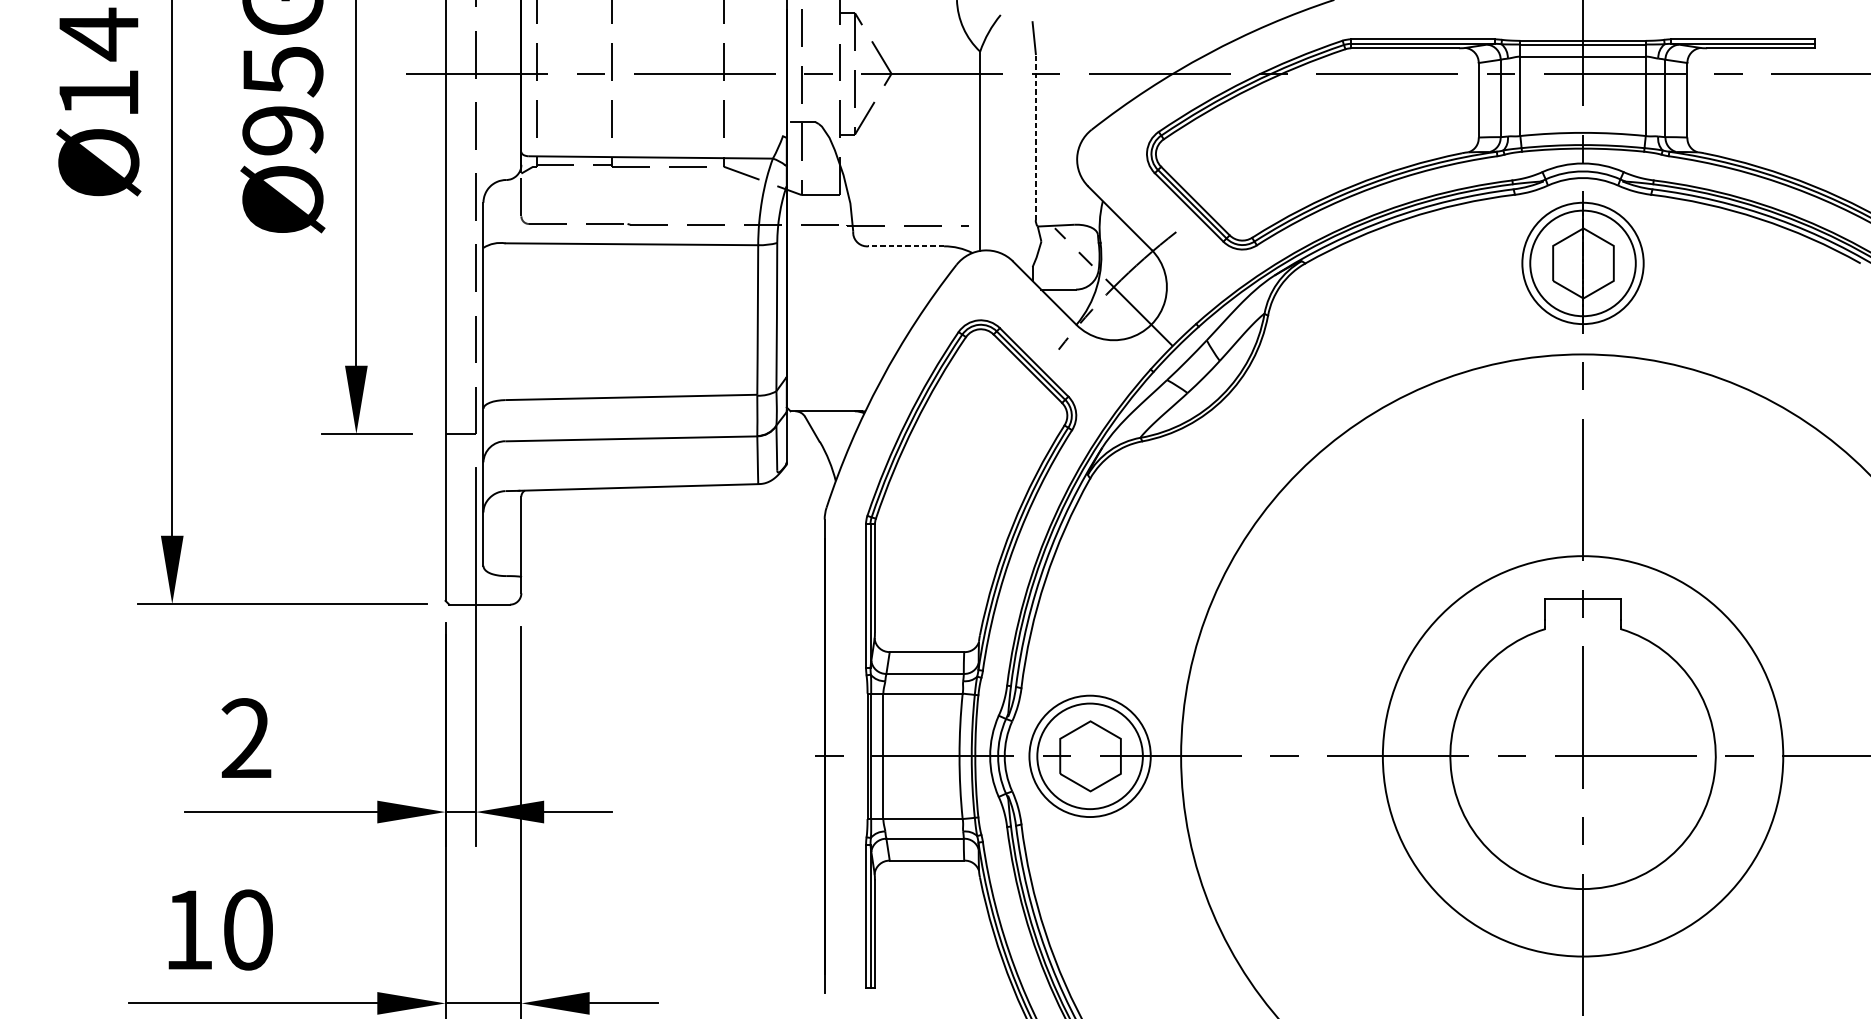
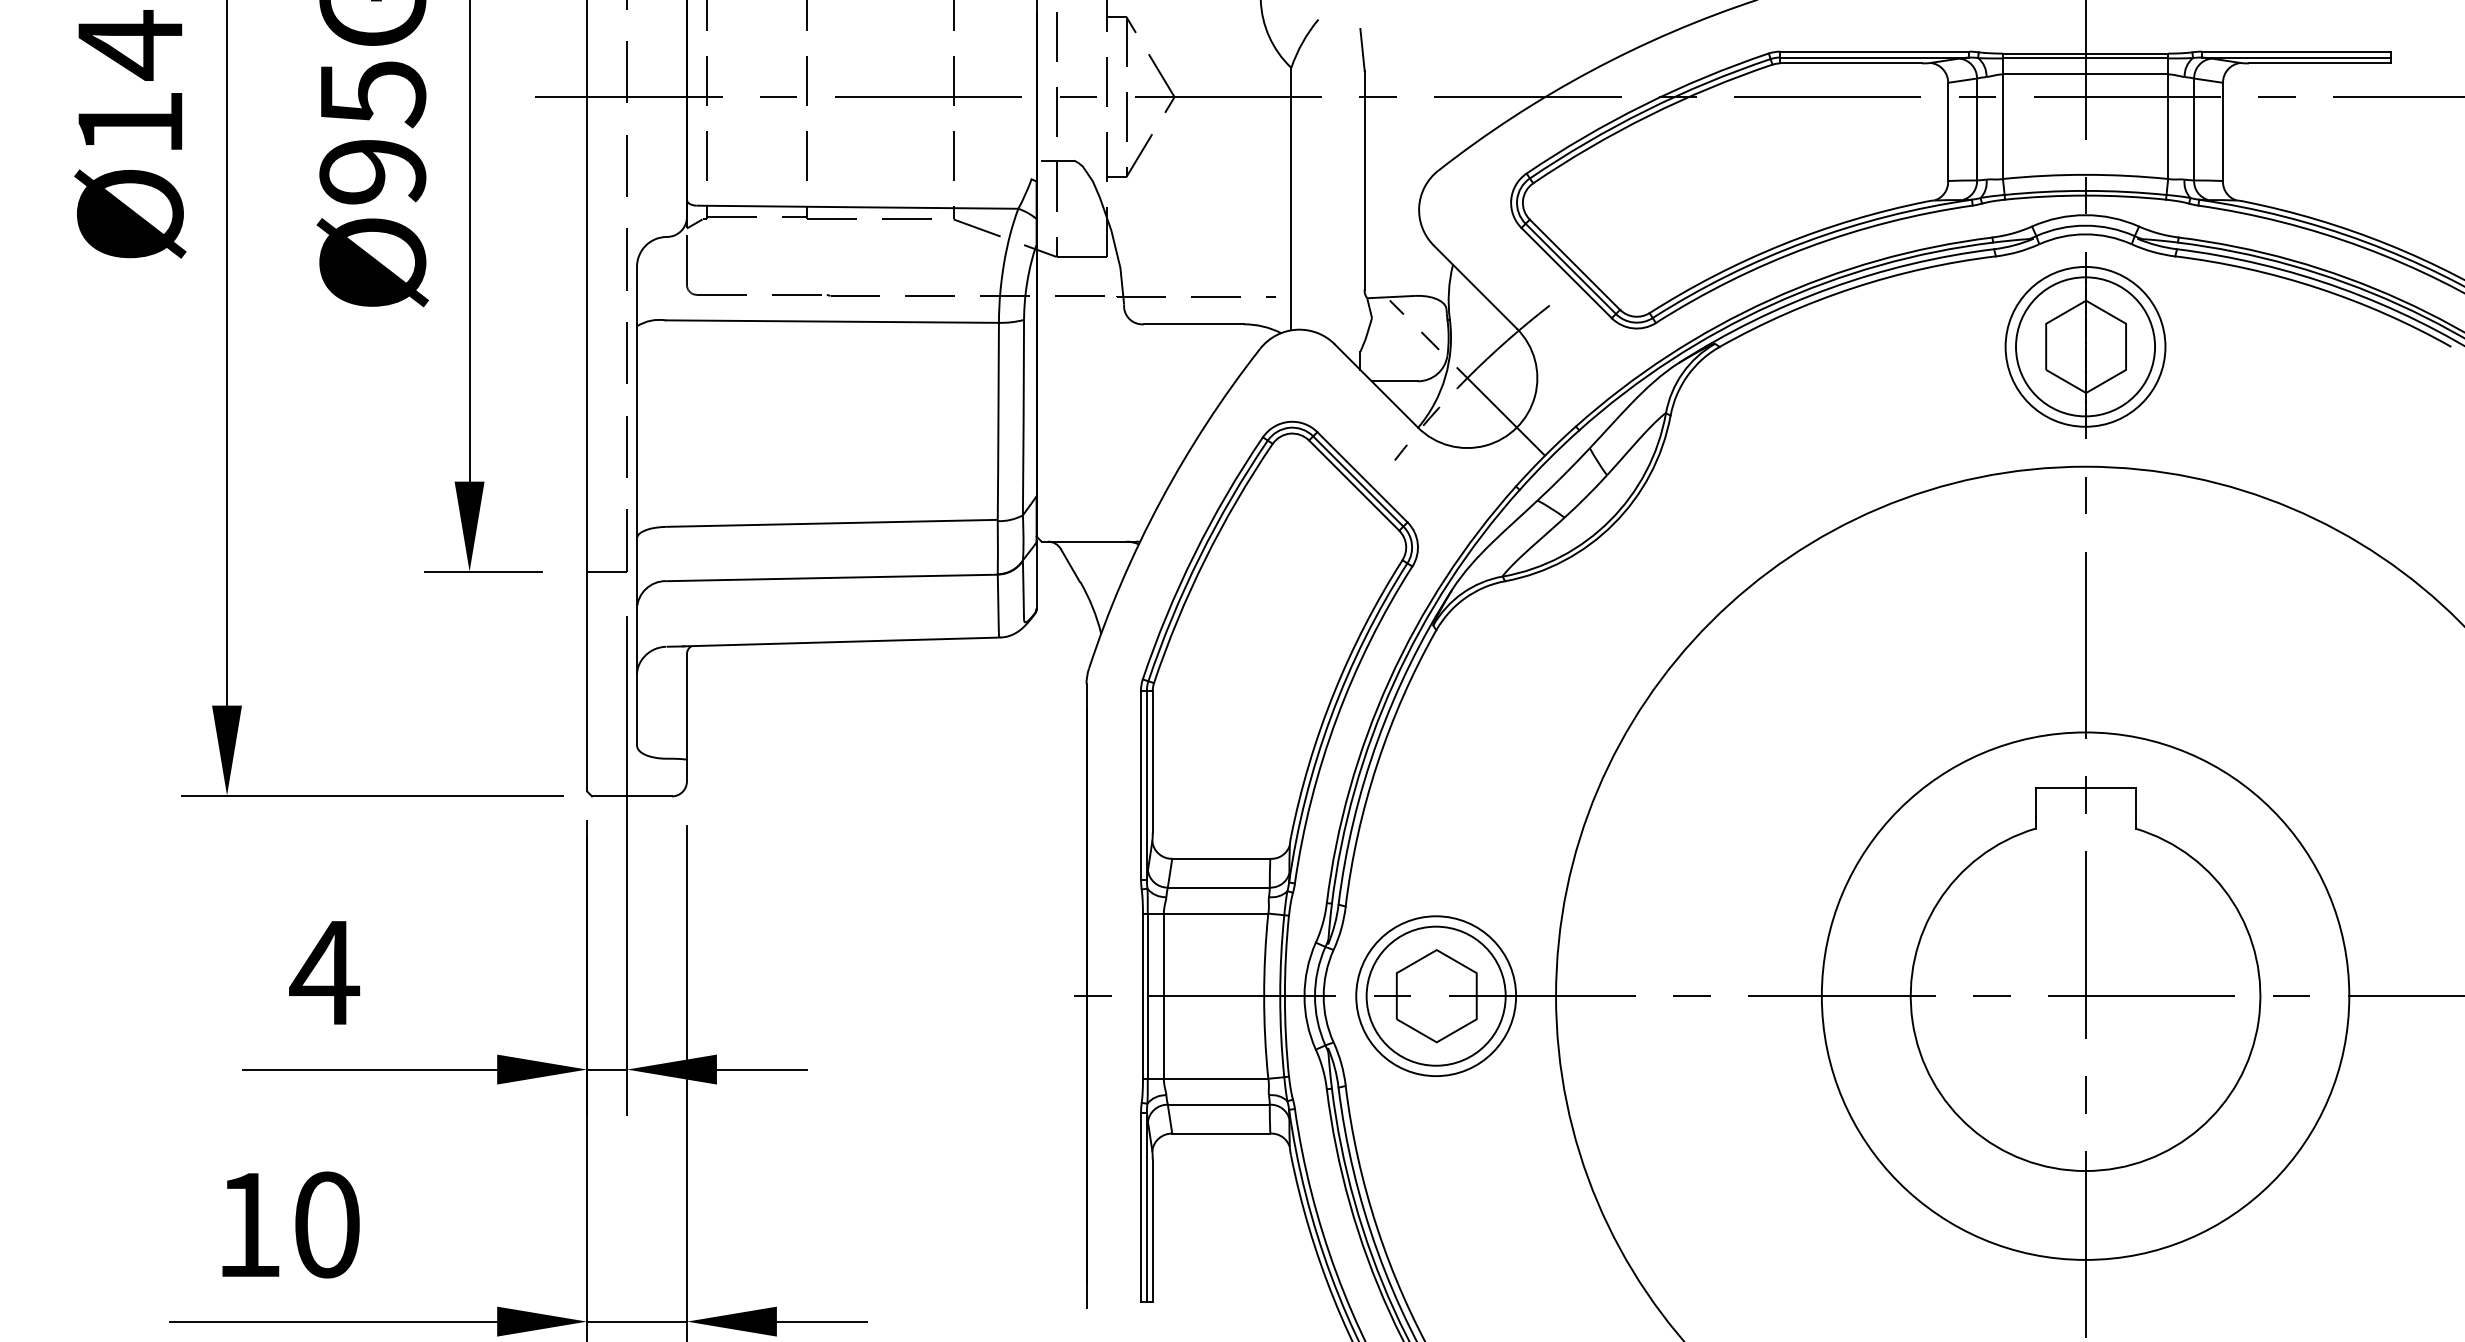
line: (1035, 136) -> (1364, 179), dashed -> solid
line: (905, 246) -> (1193, 324), dashed -> solid
text: (246, 737) -> (324, 971), 2 -> 4

